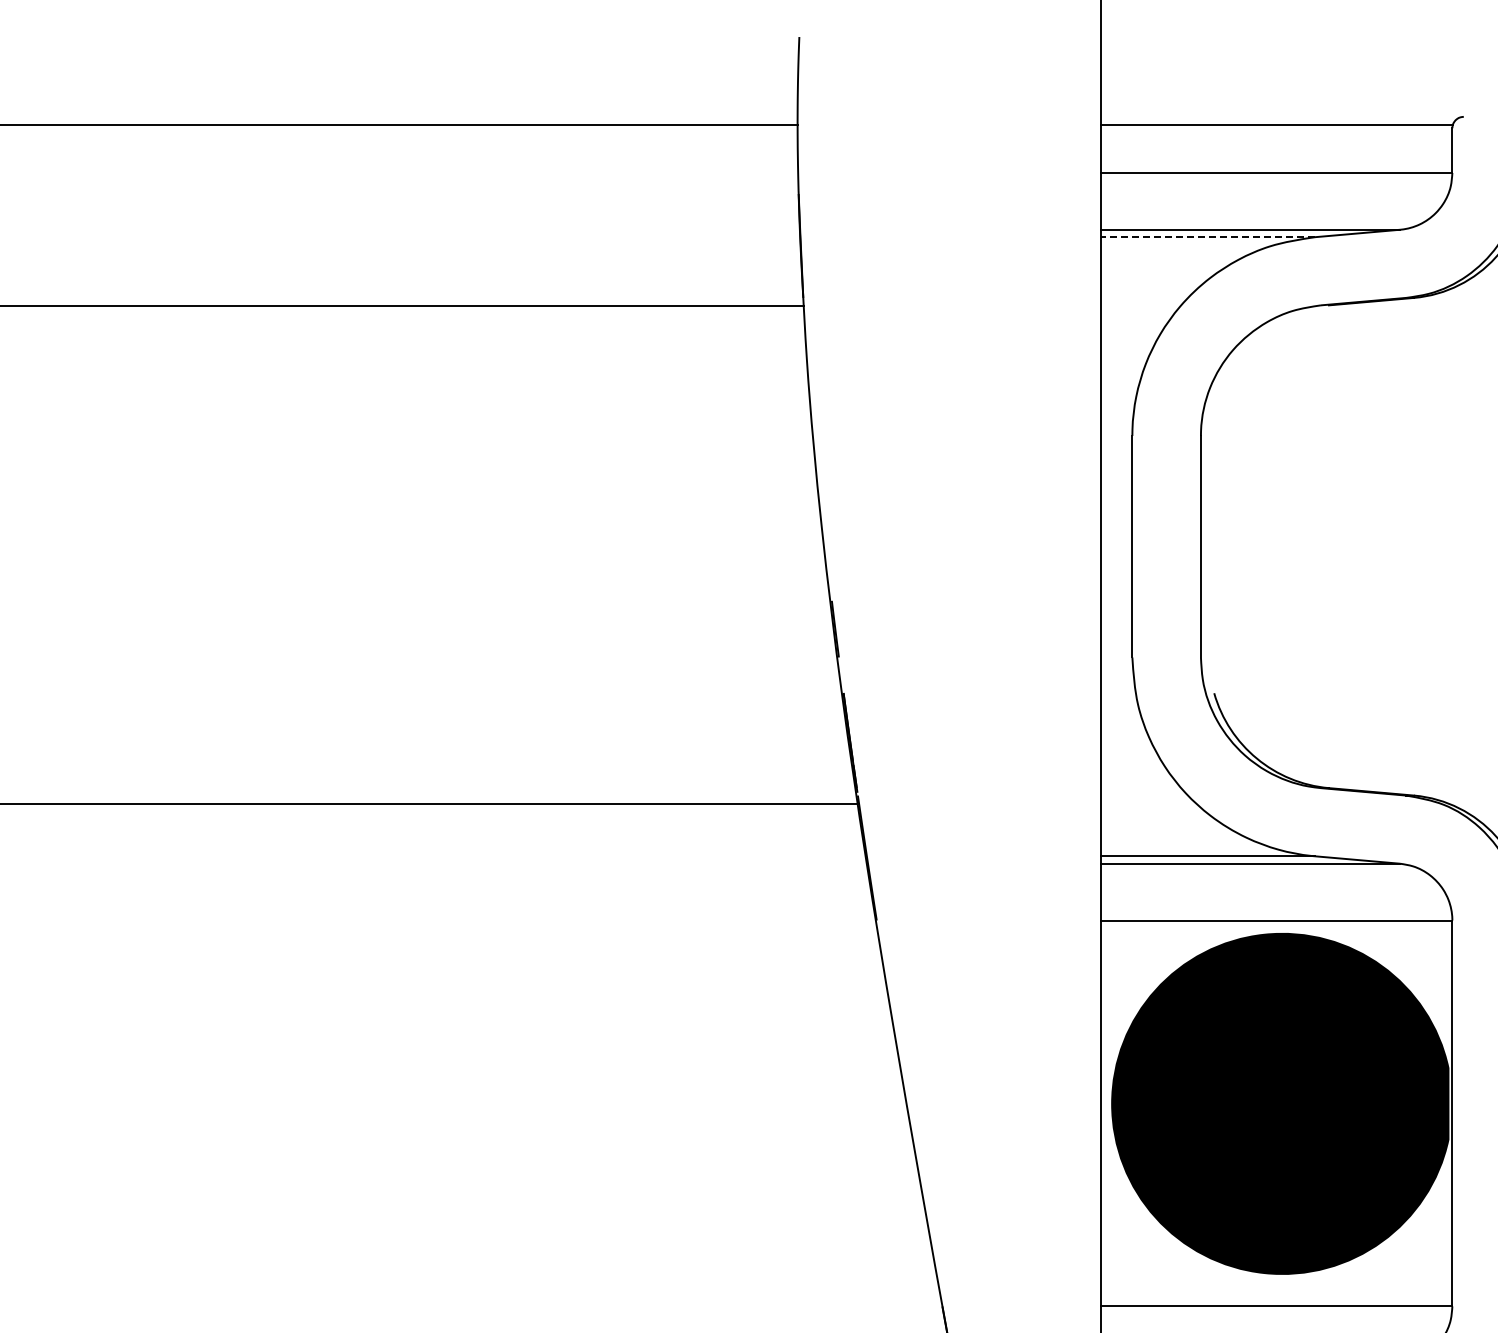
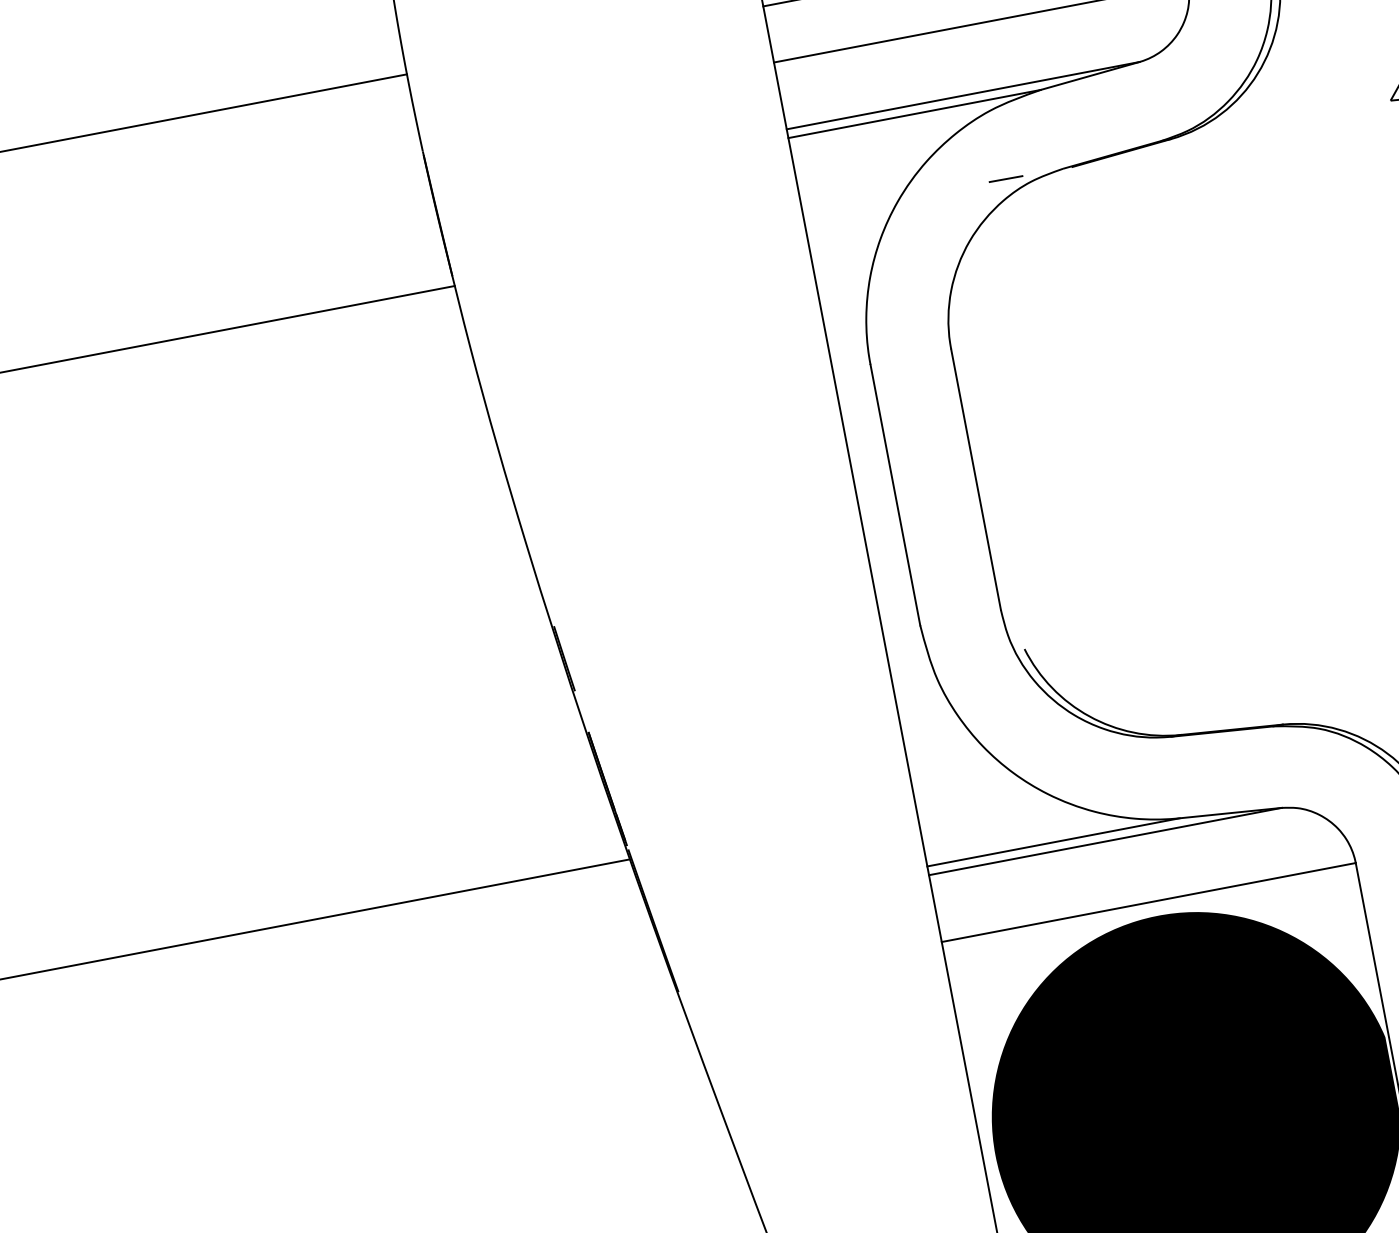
line: (1207, 237) -> (914, 114), dashed -> solid
line: (1272, 304) -> (1005, 178), added

